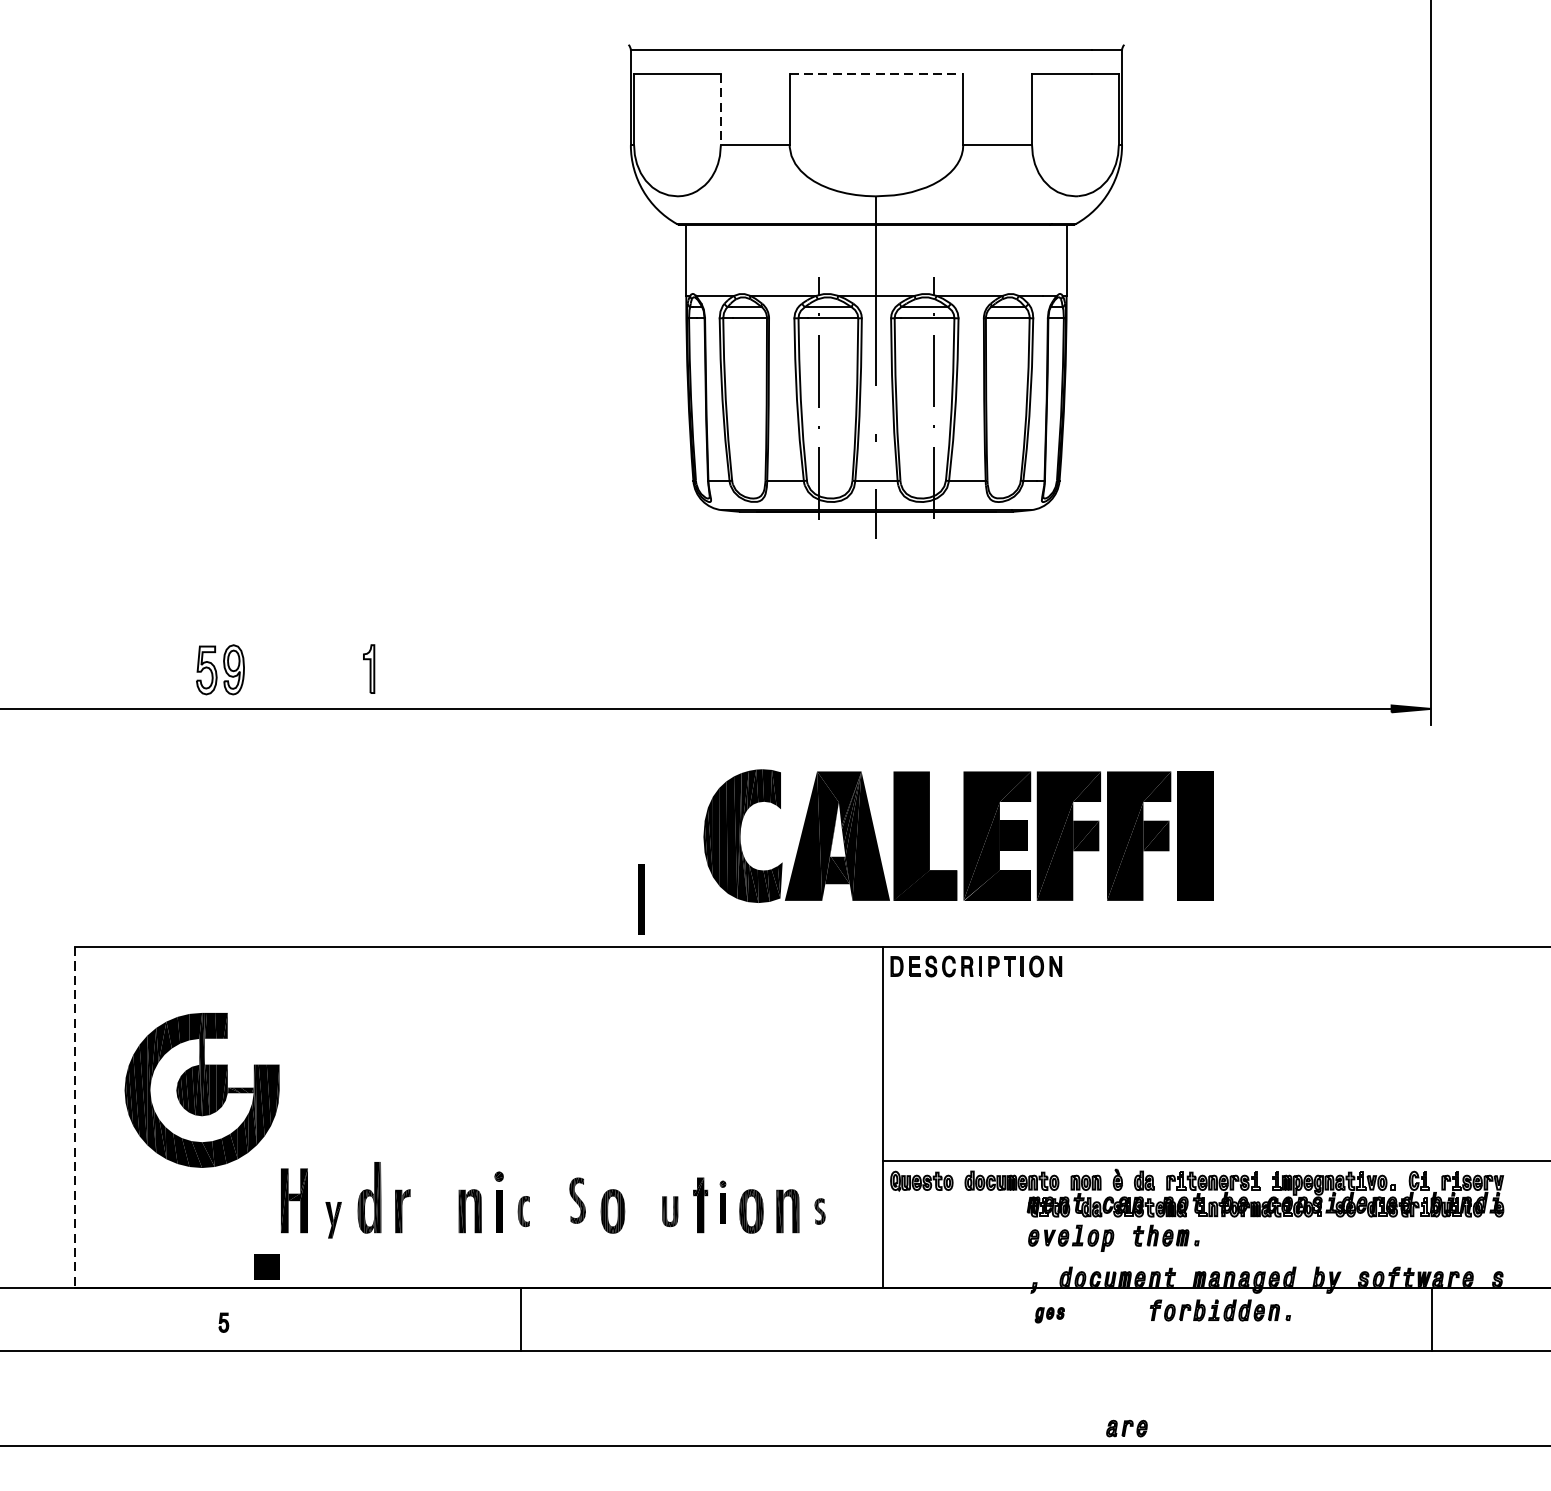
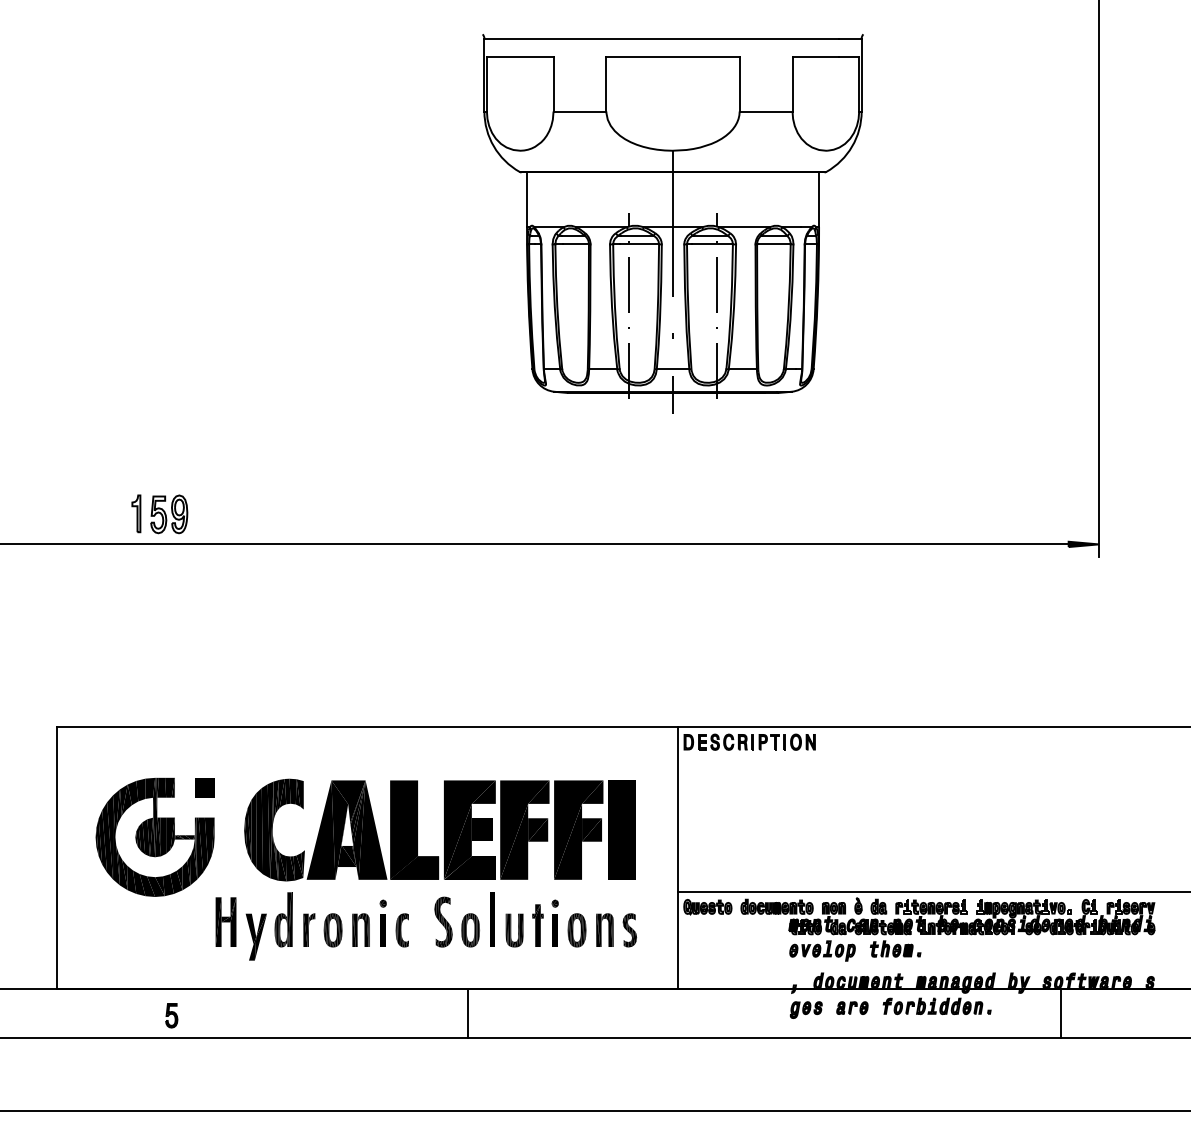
line: (877, 73) -> (673, 56), dashed -> solid
line: (720, 110) -> (553, 84), dashed -> solid
part: (369, 668) -> (136, 513), moved
part: (957, 835) -> (439, 829), moved
line: (641, 899) -> (492, 919), moved
line: (74, 1117) -> (57, 858), dashed -> solid
part: (577, 1199) -> (443, 921), size x1.43
part: (722, 1201) -> (554, 922), size x1.43
part: (433, 1211) -> (332, 930), added
part: (522, 1211) -> (401, 930), size x1.43
part: (670, 1211) -> (514, 930), size x1.43
part: (819, 1211) -> (629, 930), size x1.67
part: (332, 1219) -> (255, 936), size x1.67
part: (266, 1266) -> (204, 787), moved
part: (1048, 1314) -> (805, 1009), size x1.43
line: (521, 1318) -> (468, 1012), moved
line: (1431, 1318) -> (1061, 1012), moved
part: (223, 1322) -> (171, 1015), size x1.67
part: (1127, 1427) -> (852, 1007), moved

